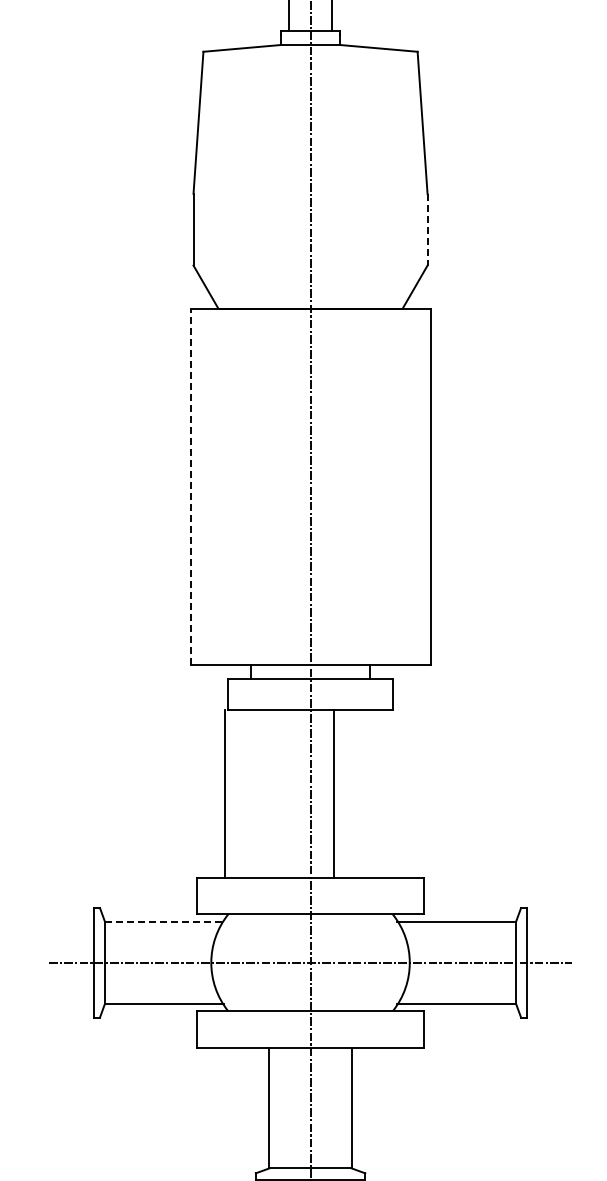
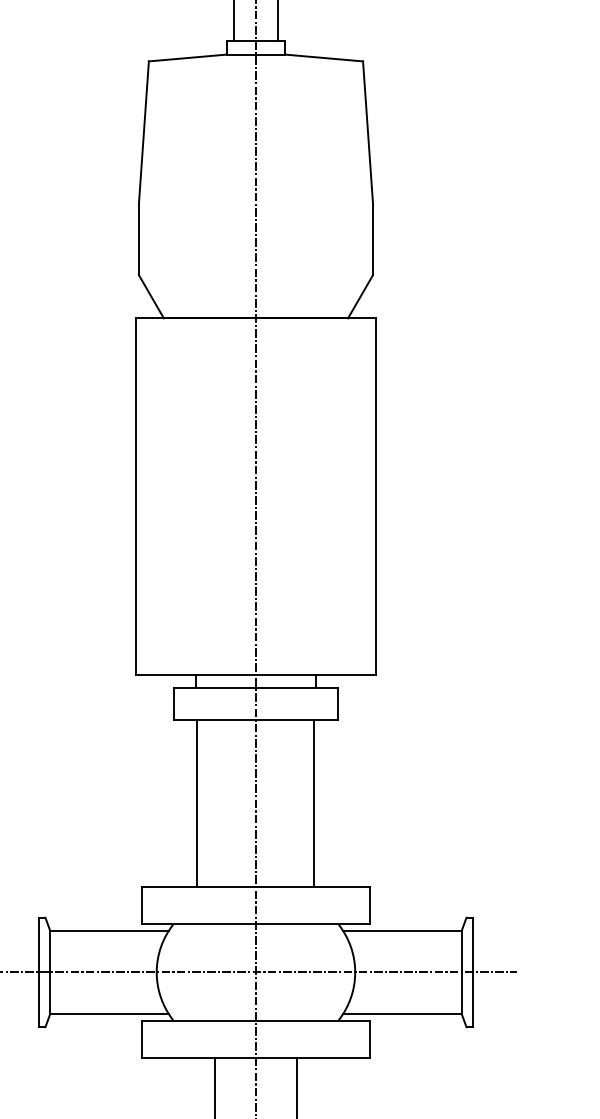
line: (427, 229) -> (372, 239), dashed -> solid
line: (190, 486) -> (135, 496), dashed -> solid
line: (225, 793) -> (197, 803), moved
line: (334, 793) -> (314, 803), moved
line: (164, 921) -> (109, 931), dashed -> solid

